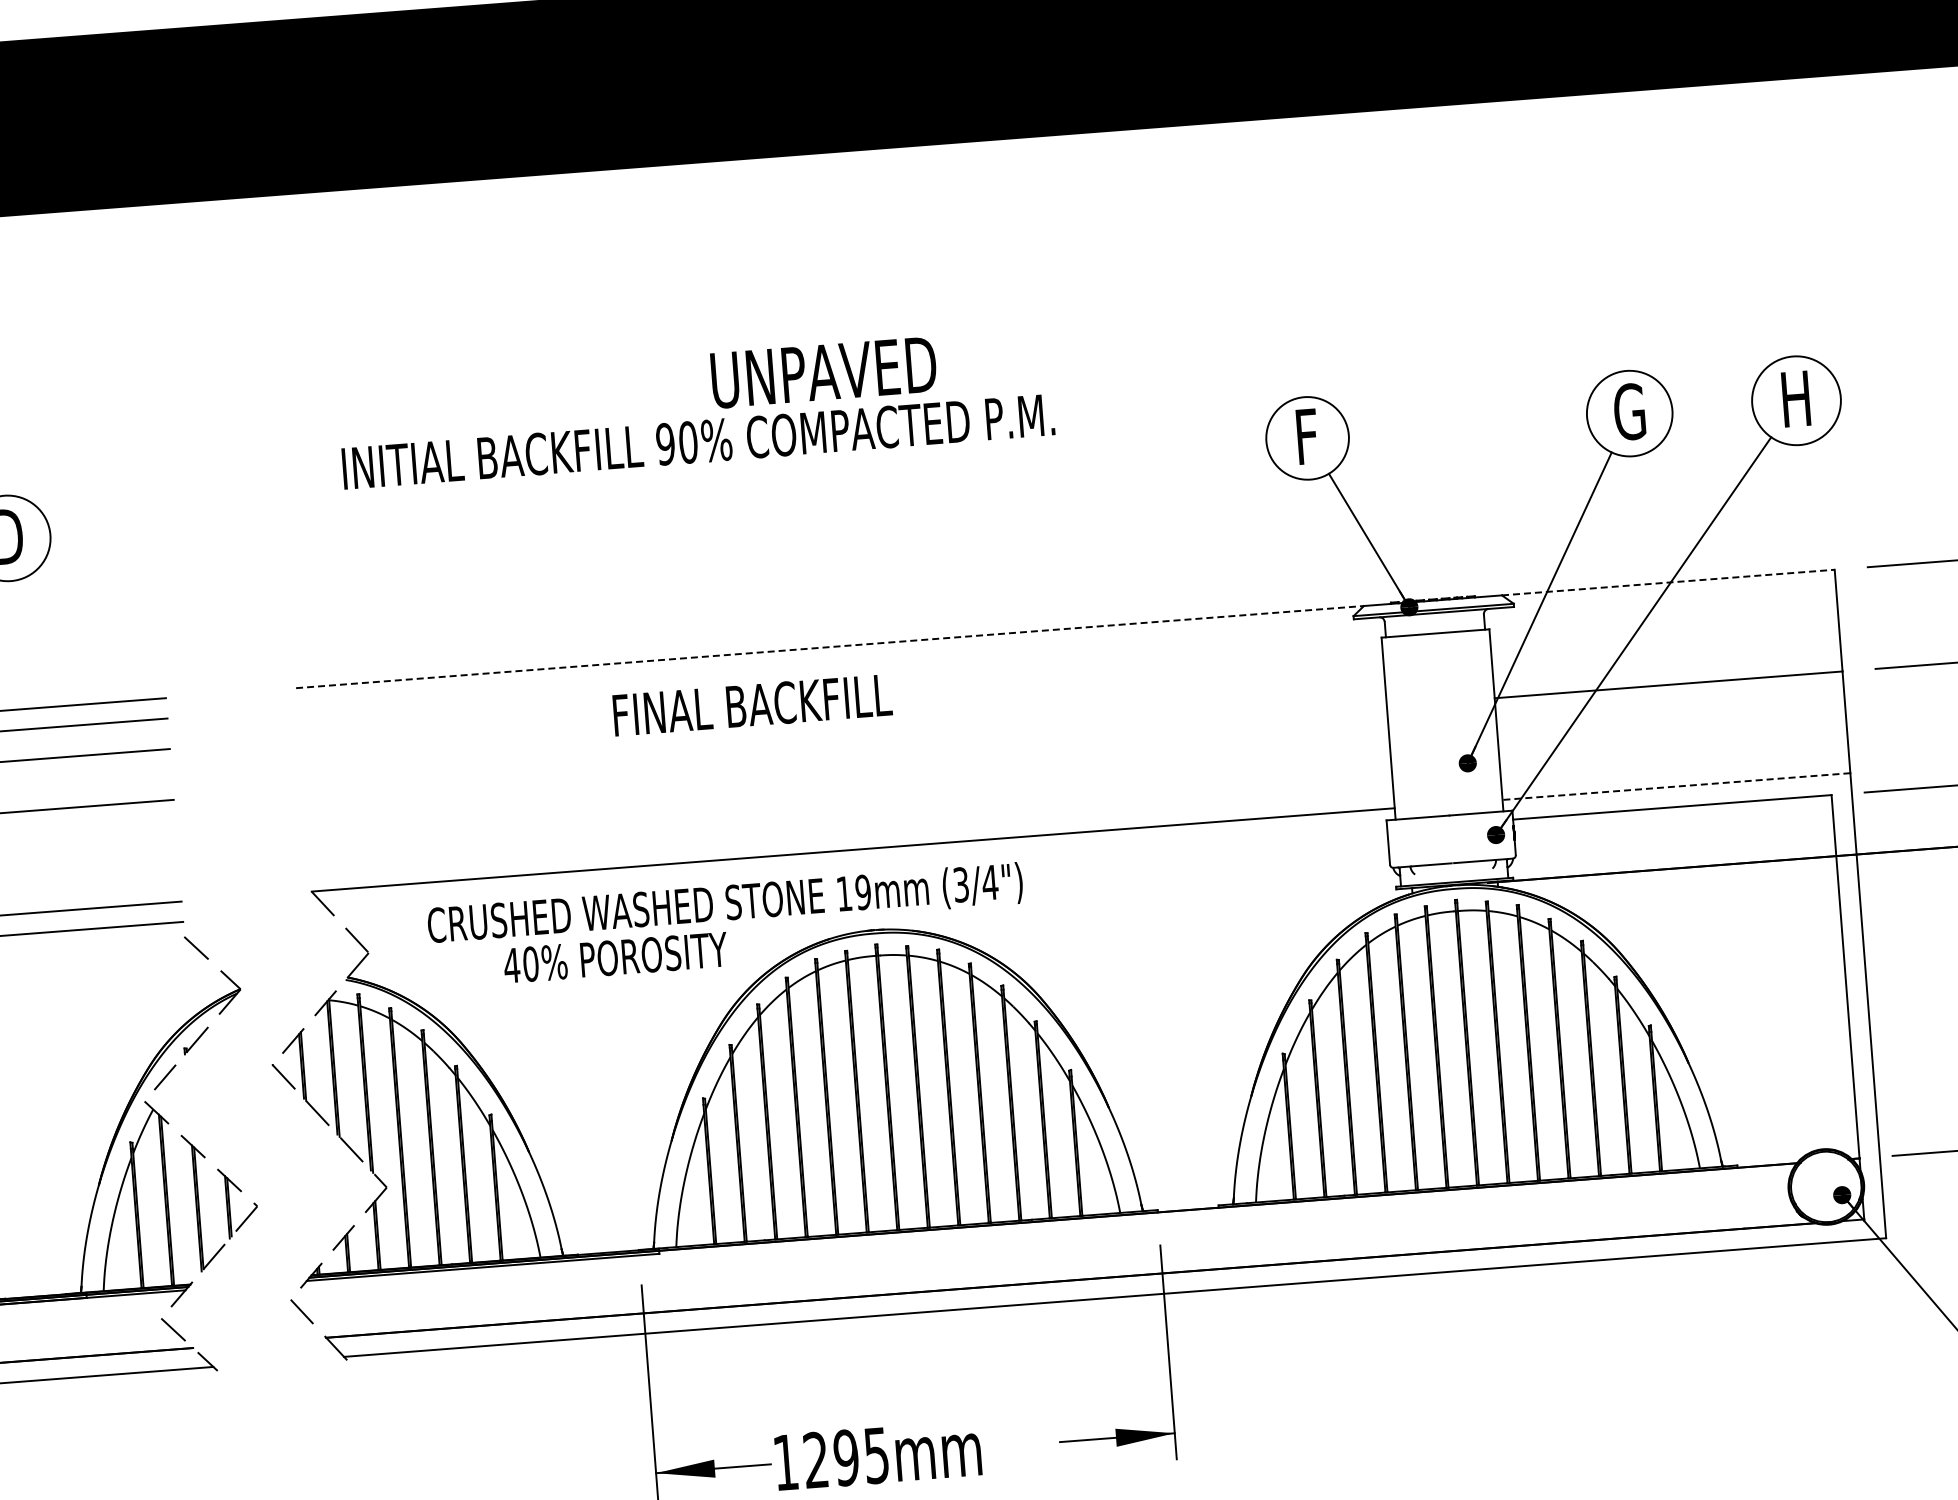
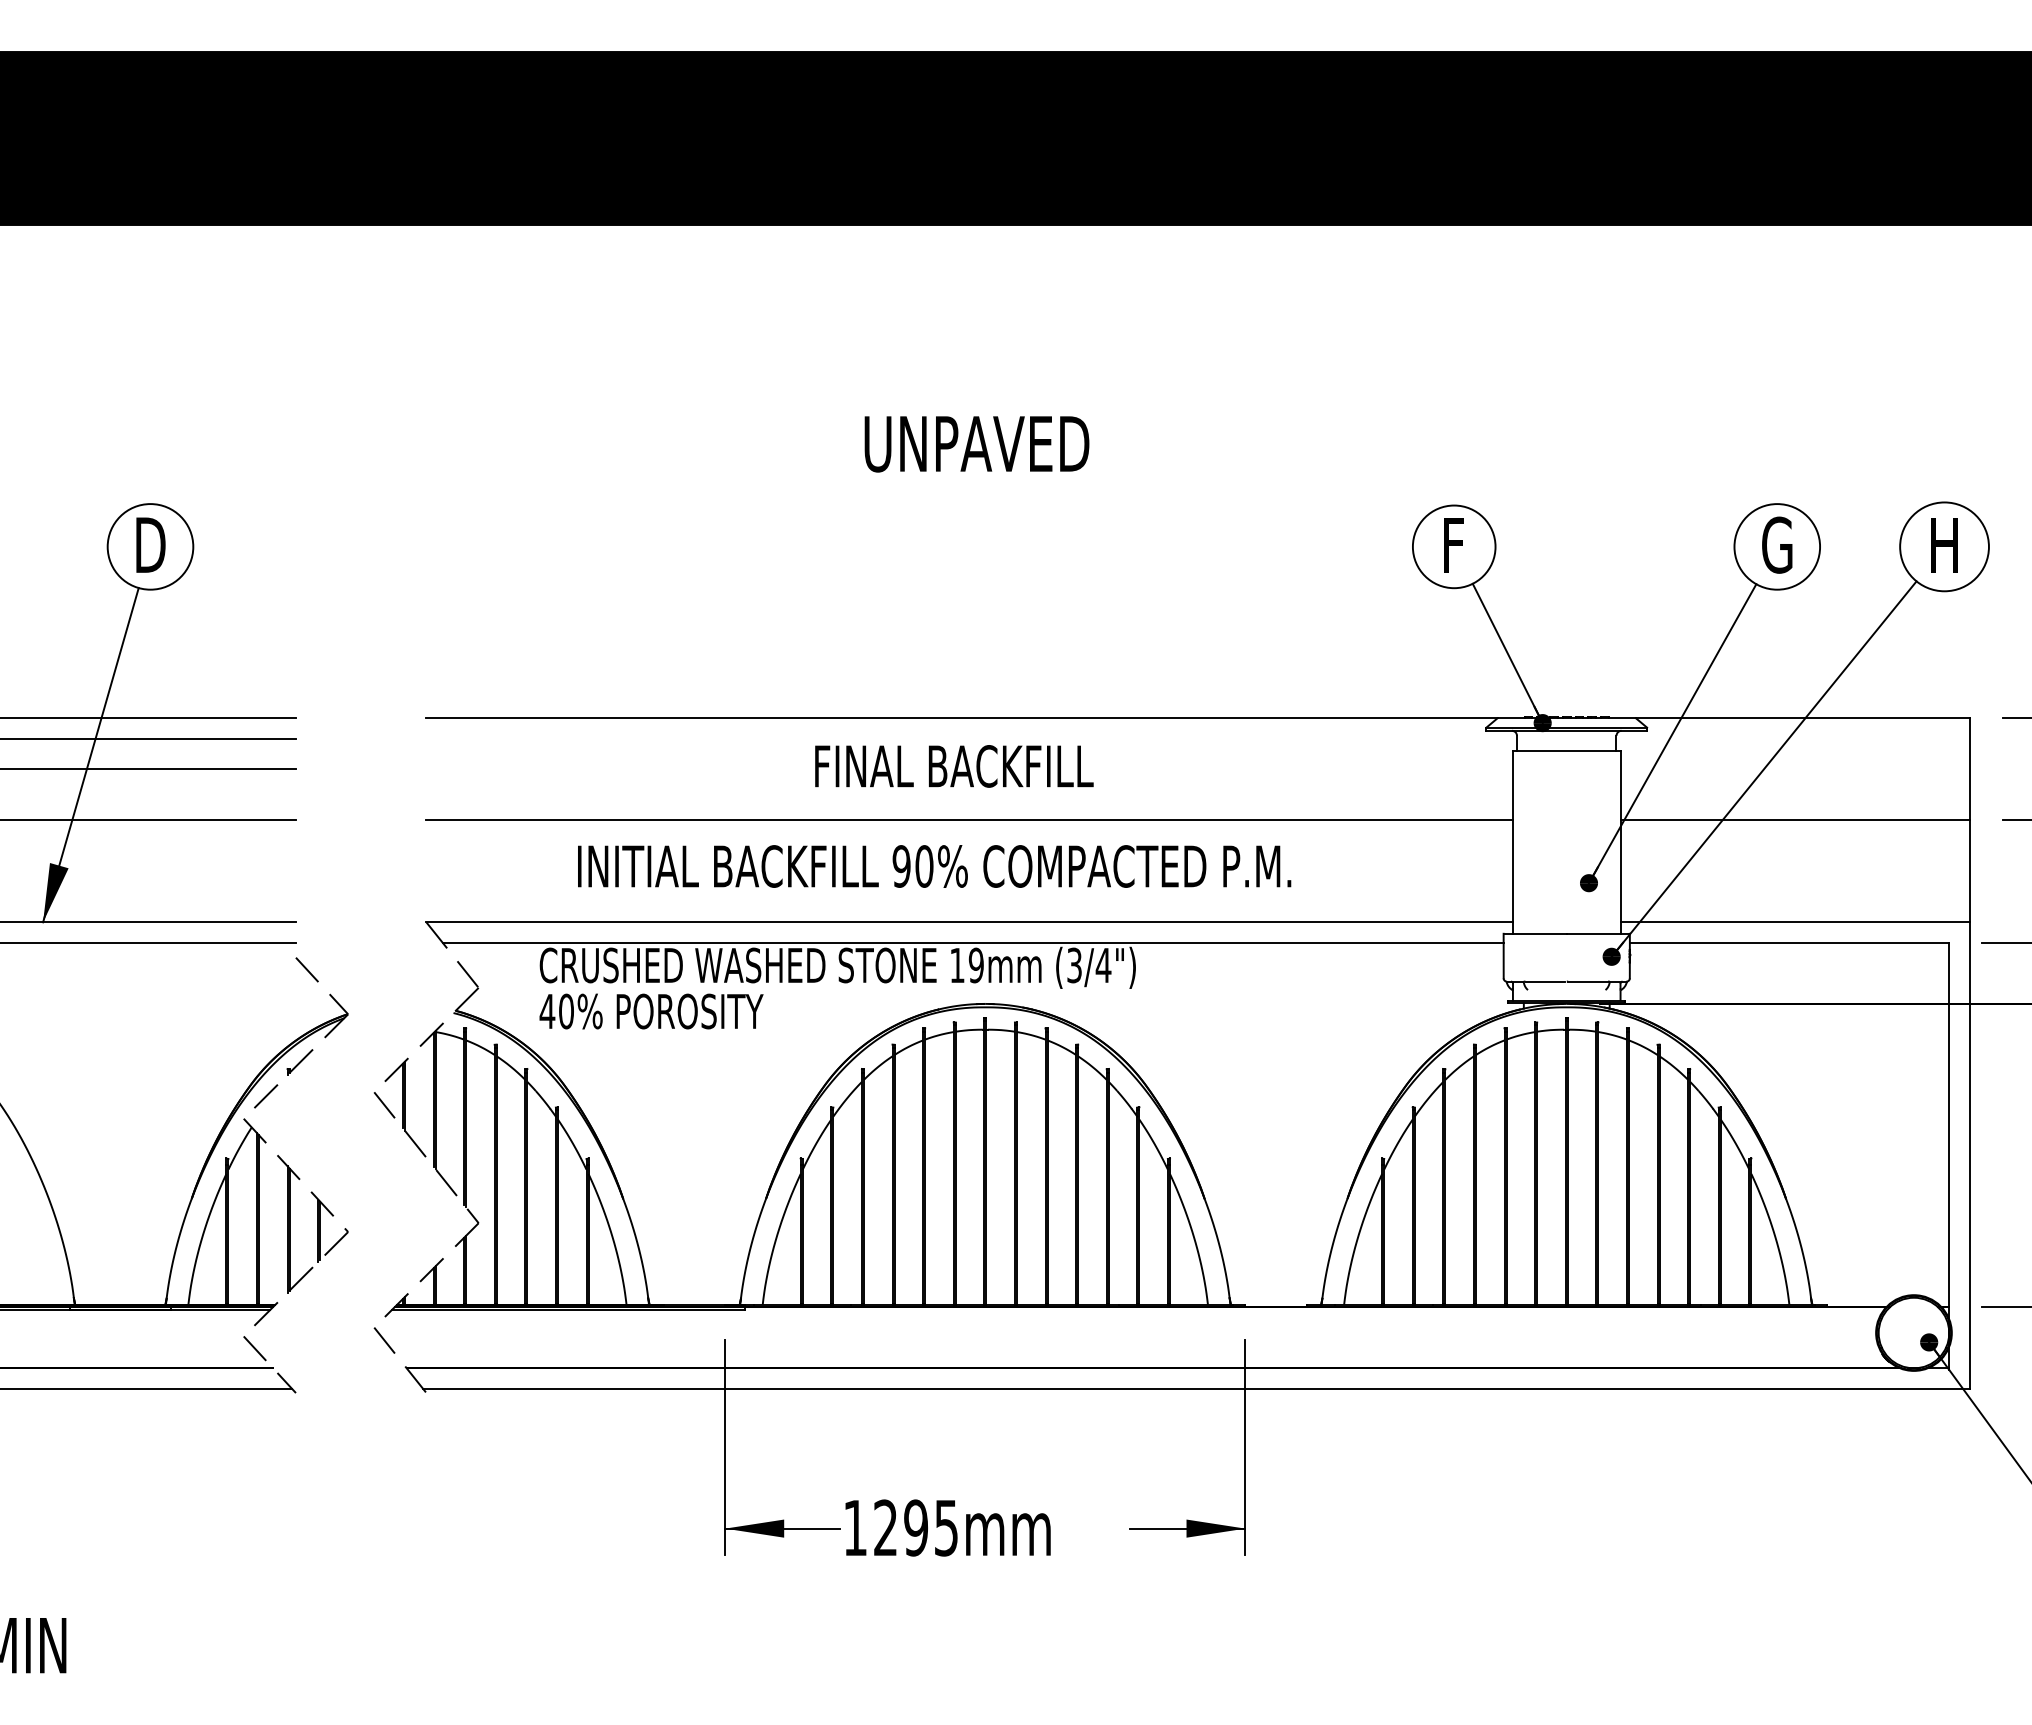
text: (698, 441) -> (934, 866), moved
line: (1668, 582) -> (1802, 718), dashed -> solid
line: (830, 647) -> (962, 718), dashed -> solid
text: (752, 705) -> (954, 766), moved
line: (845, 748) -> (969, 820), added
line: (1675, 786) -> (1794, 922), dashed -> solid
line: (857, 869) -> (972, 942), added
text: (615, 957) -> (651, 1011), moved

